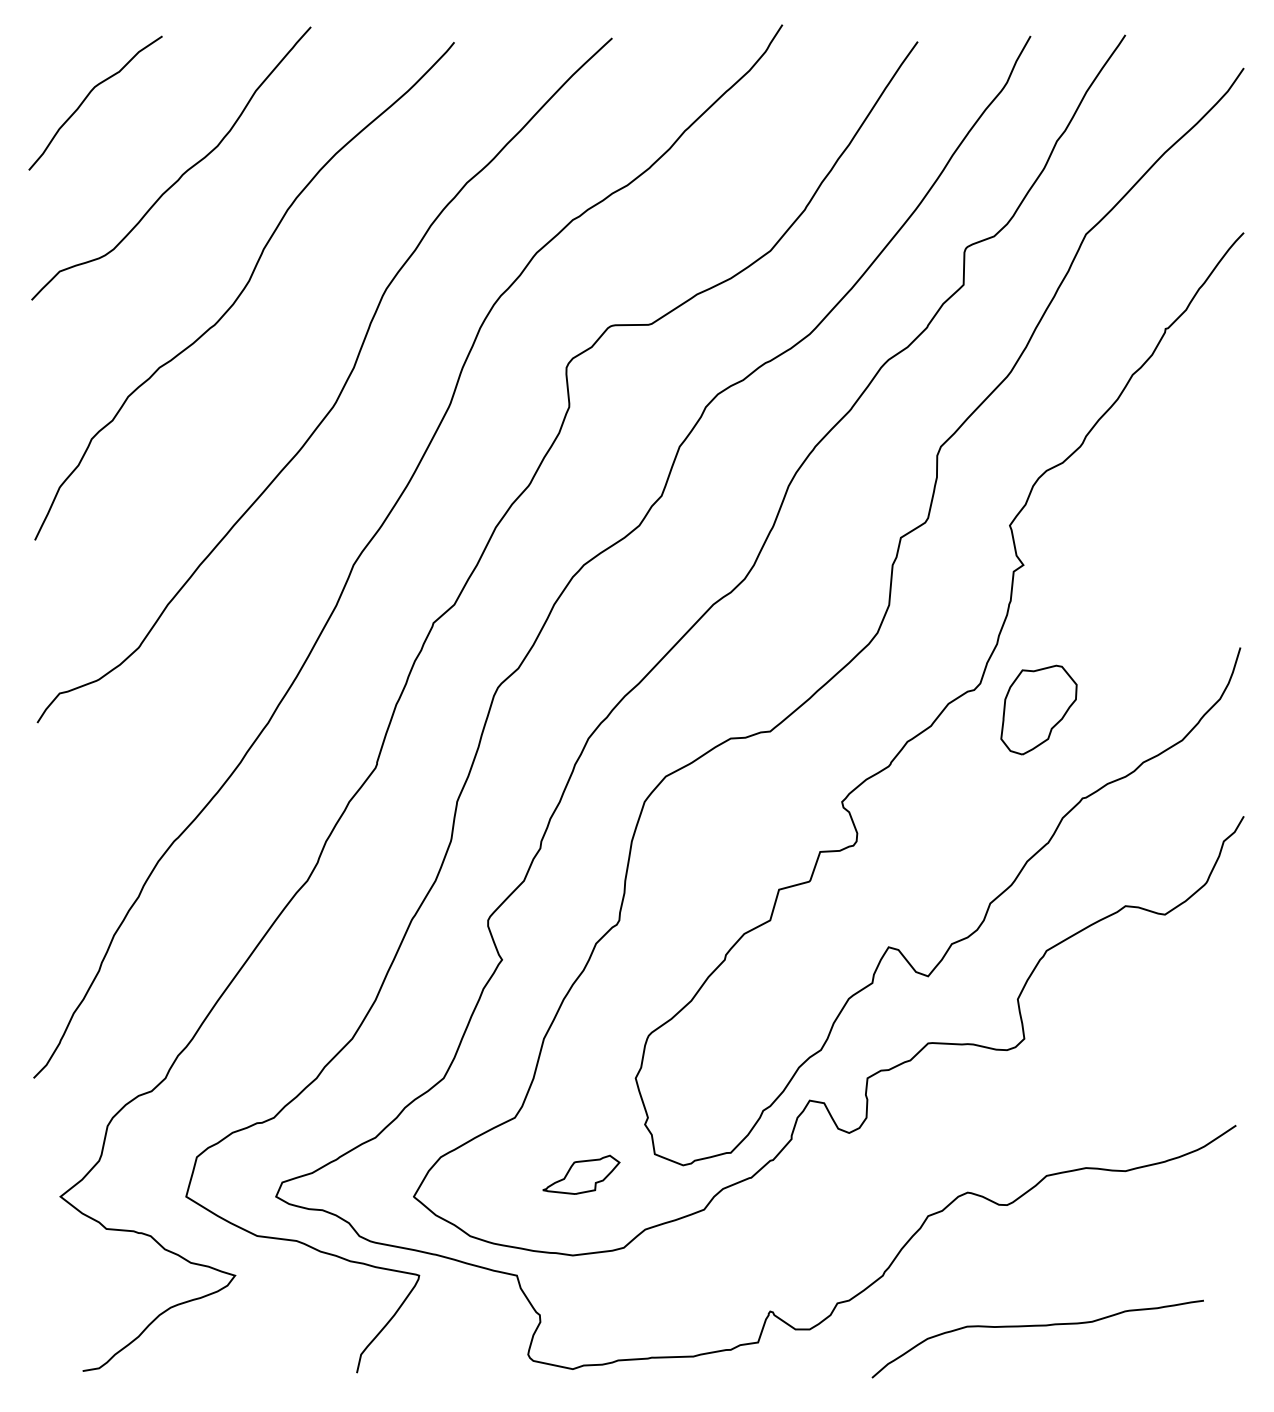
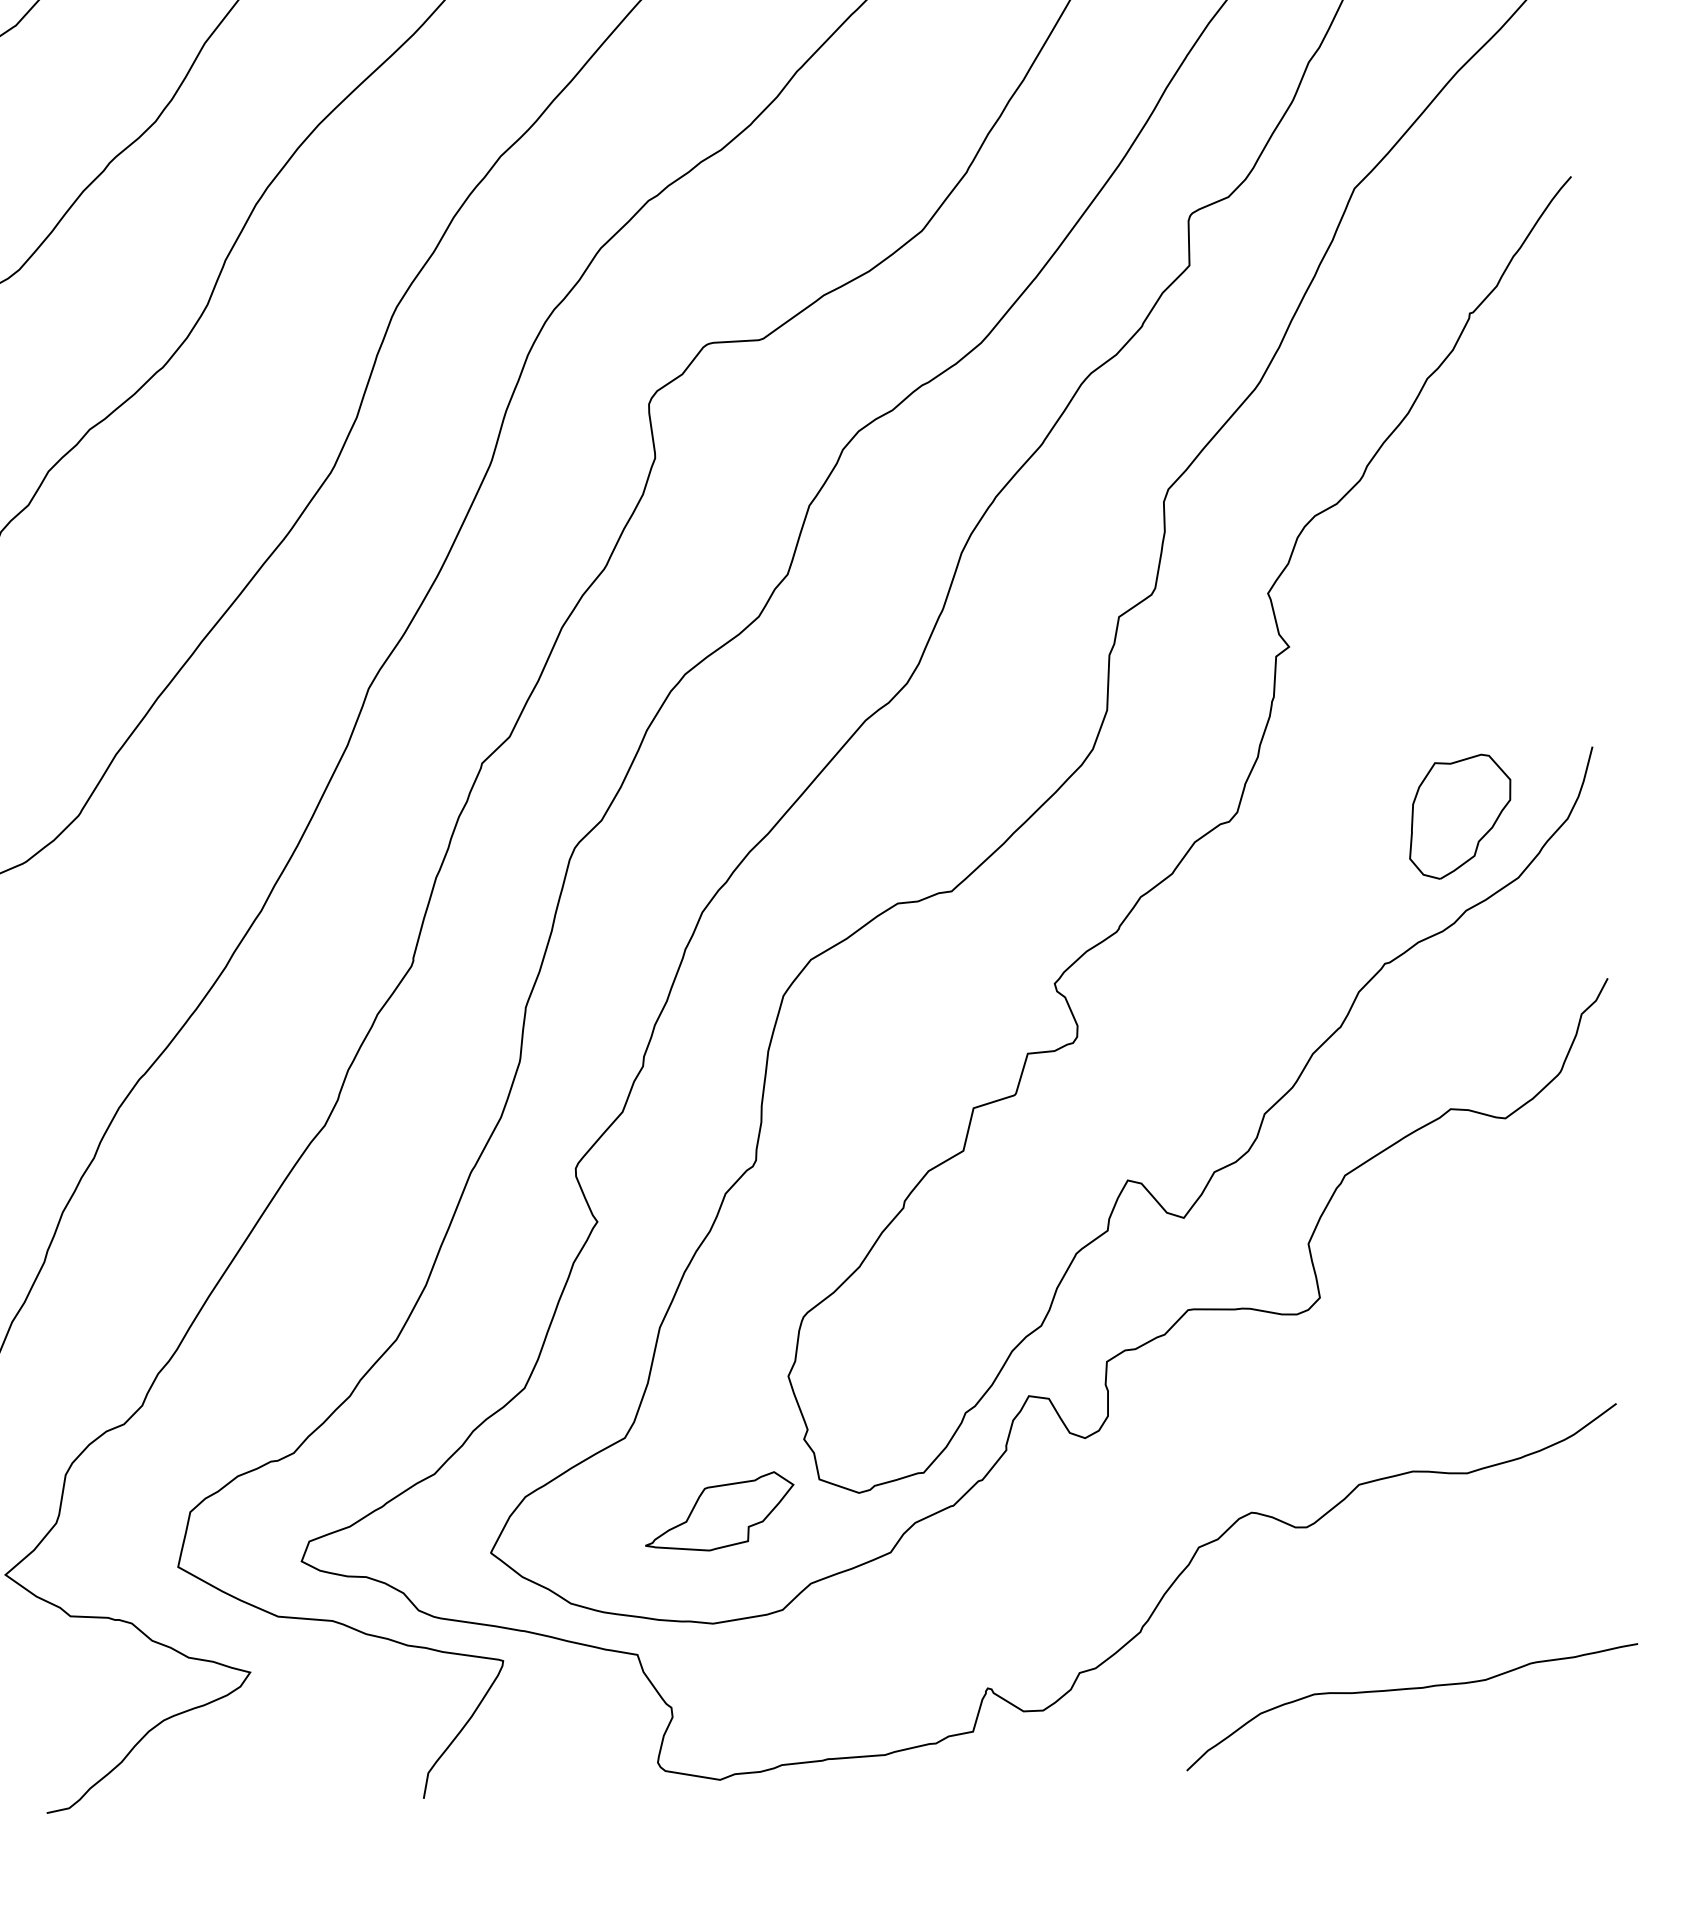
part: (1038, 709) -> (1459, 815), moved
part: (581, 1174) -> (719, 1511), size x1.43
curve: (1037, 1326) -> (1410, 1689), moved

